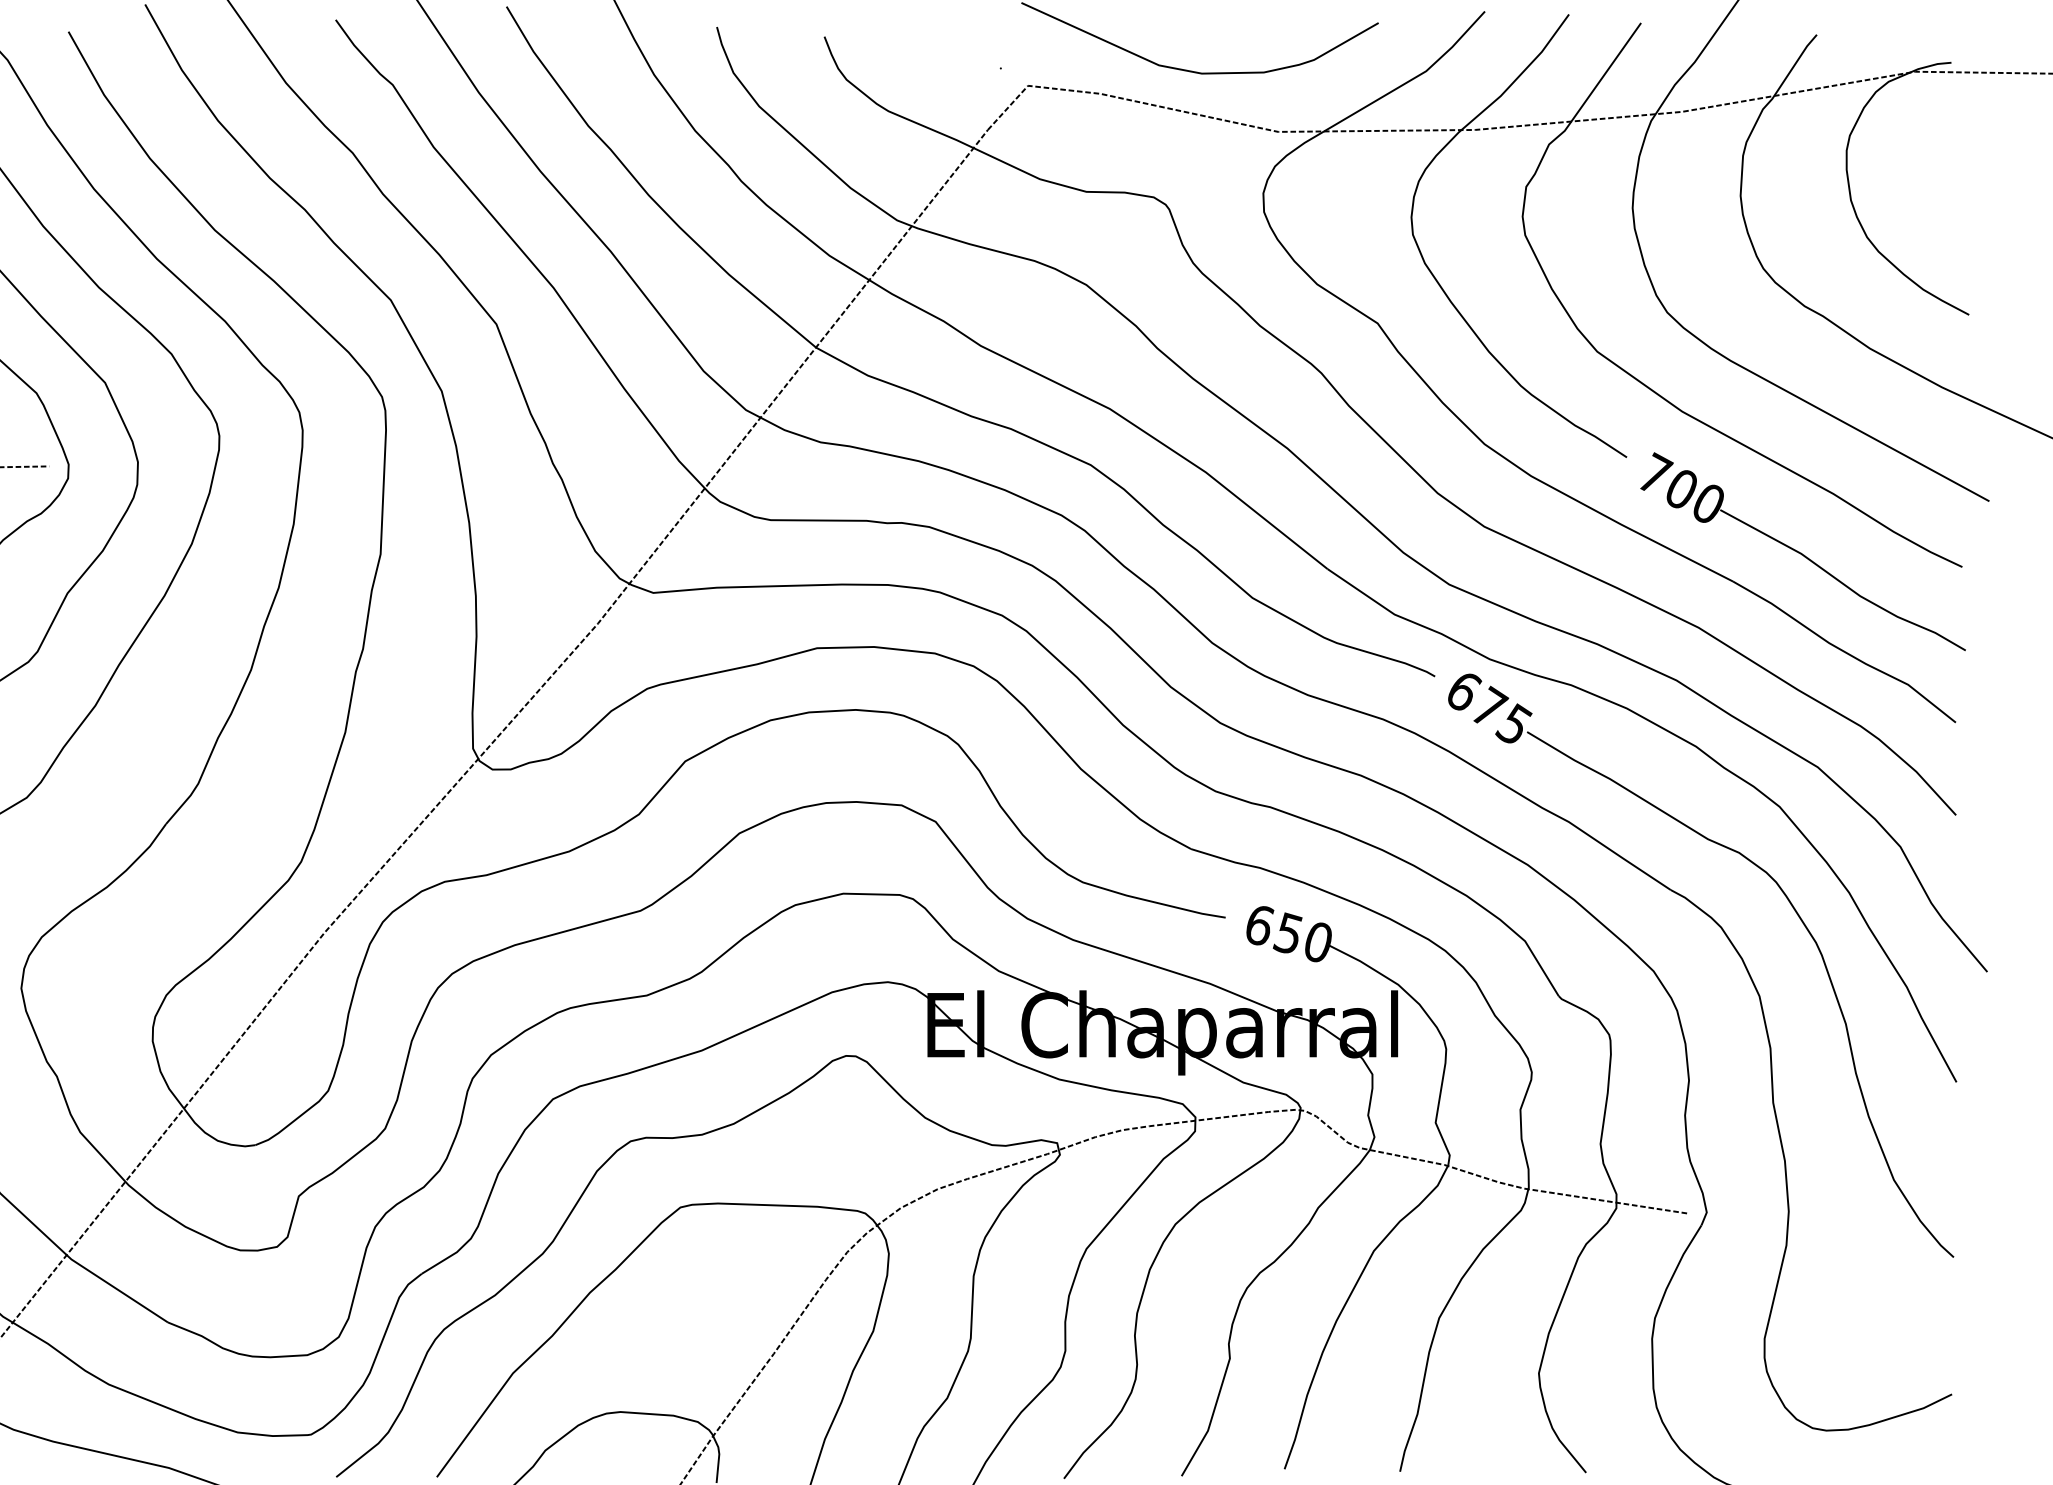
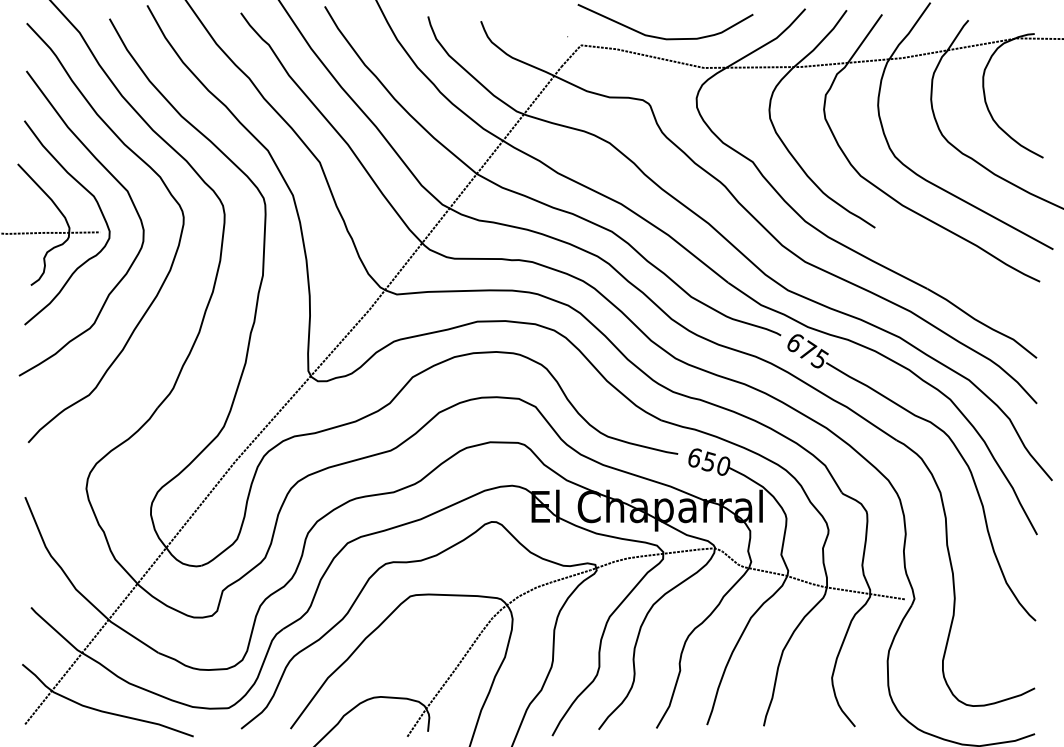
part: (1802, 552) -> (961, 274), removed

